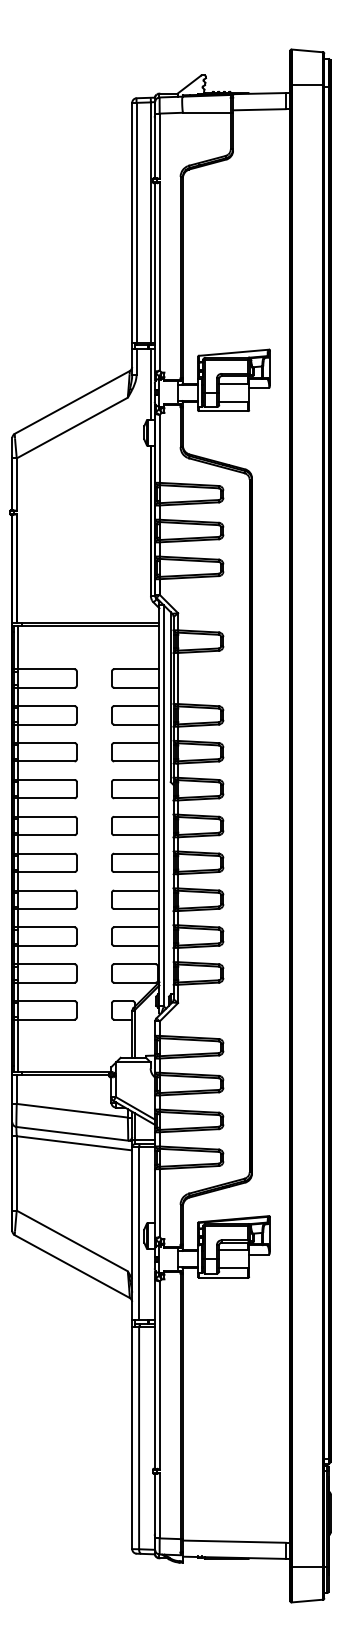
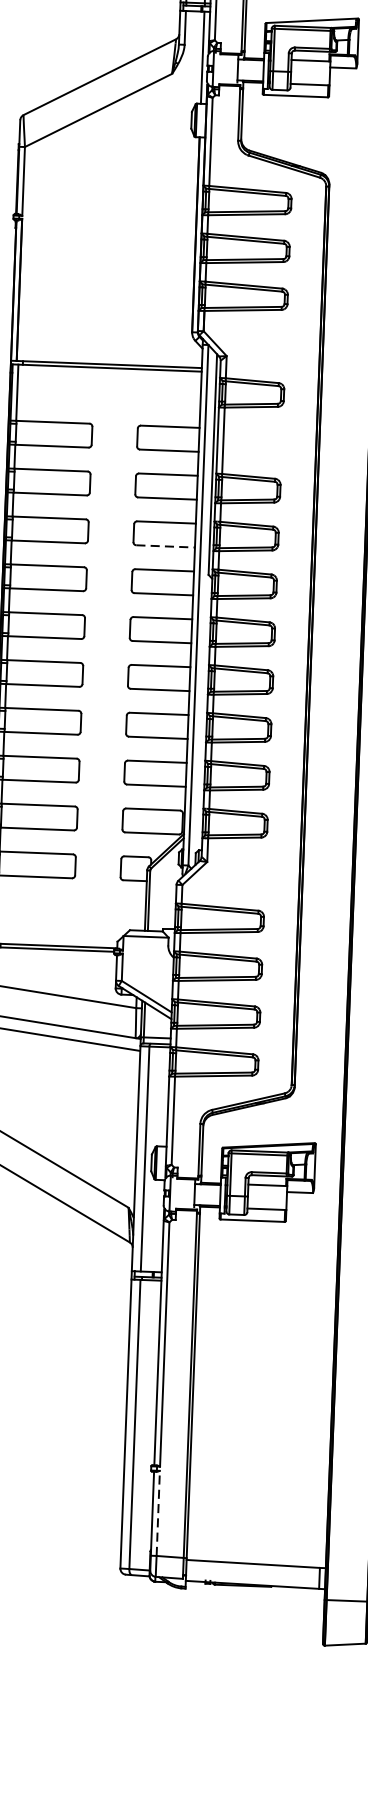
line: (136, 761) -> (165, 546), solid -> dashed
line: (159, 1505) -> (158, 1513), solid -> dashed

